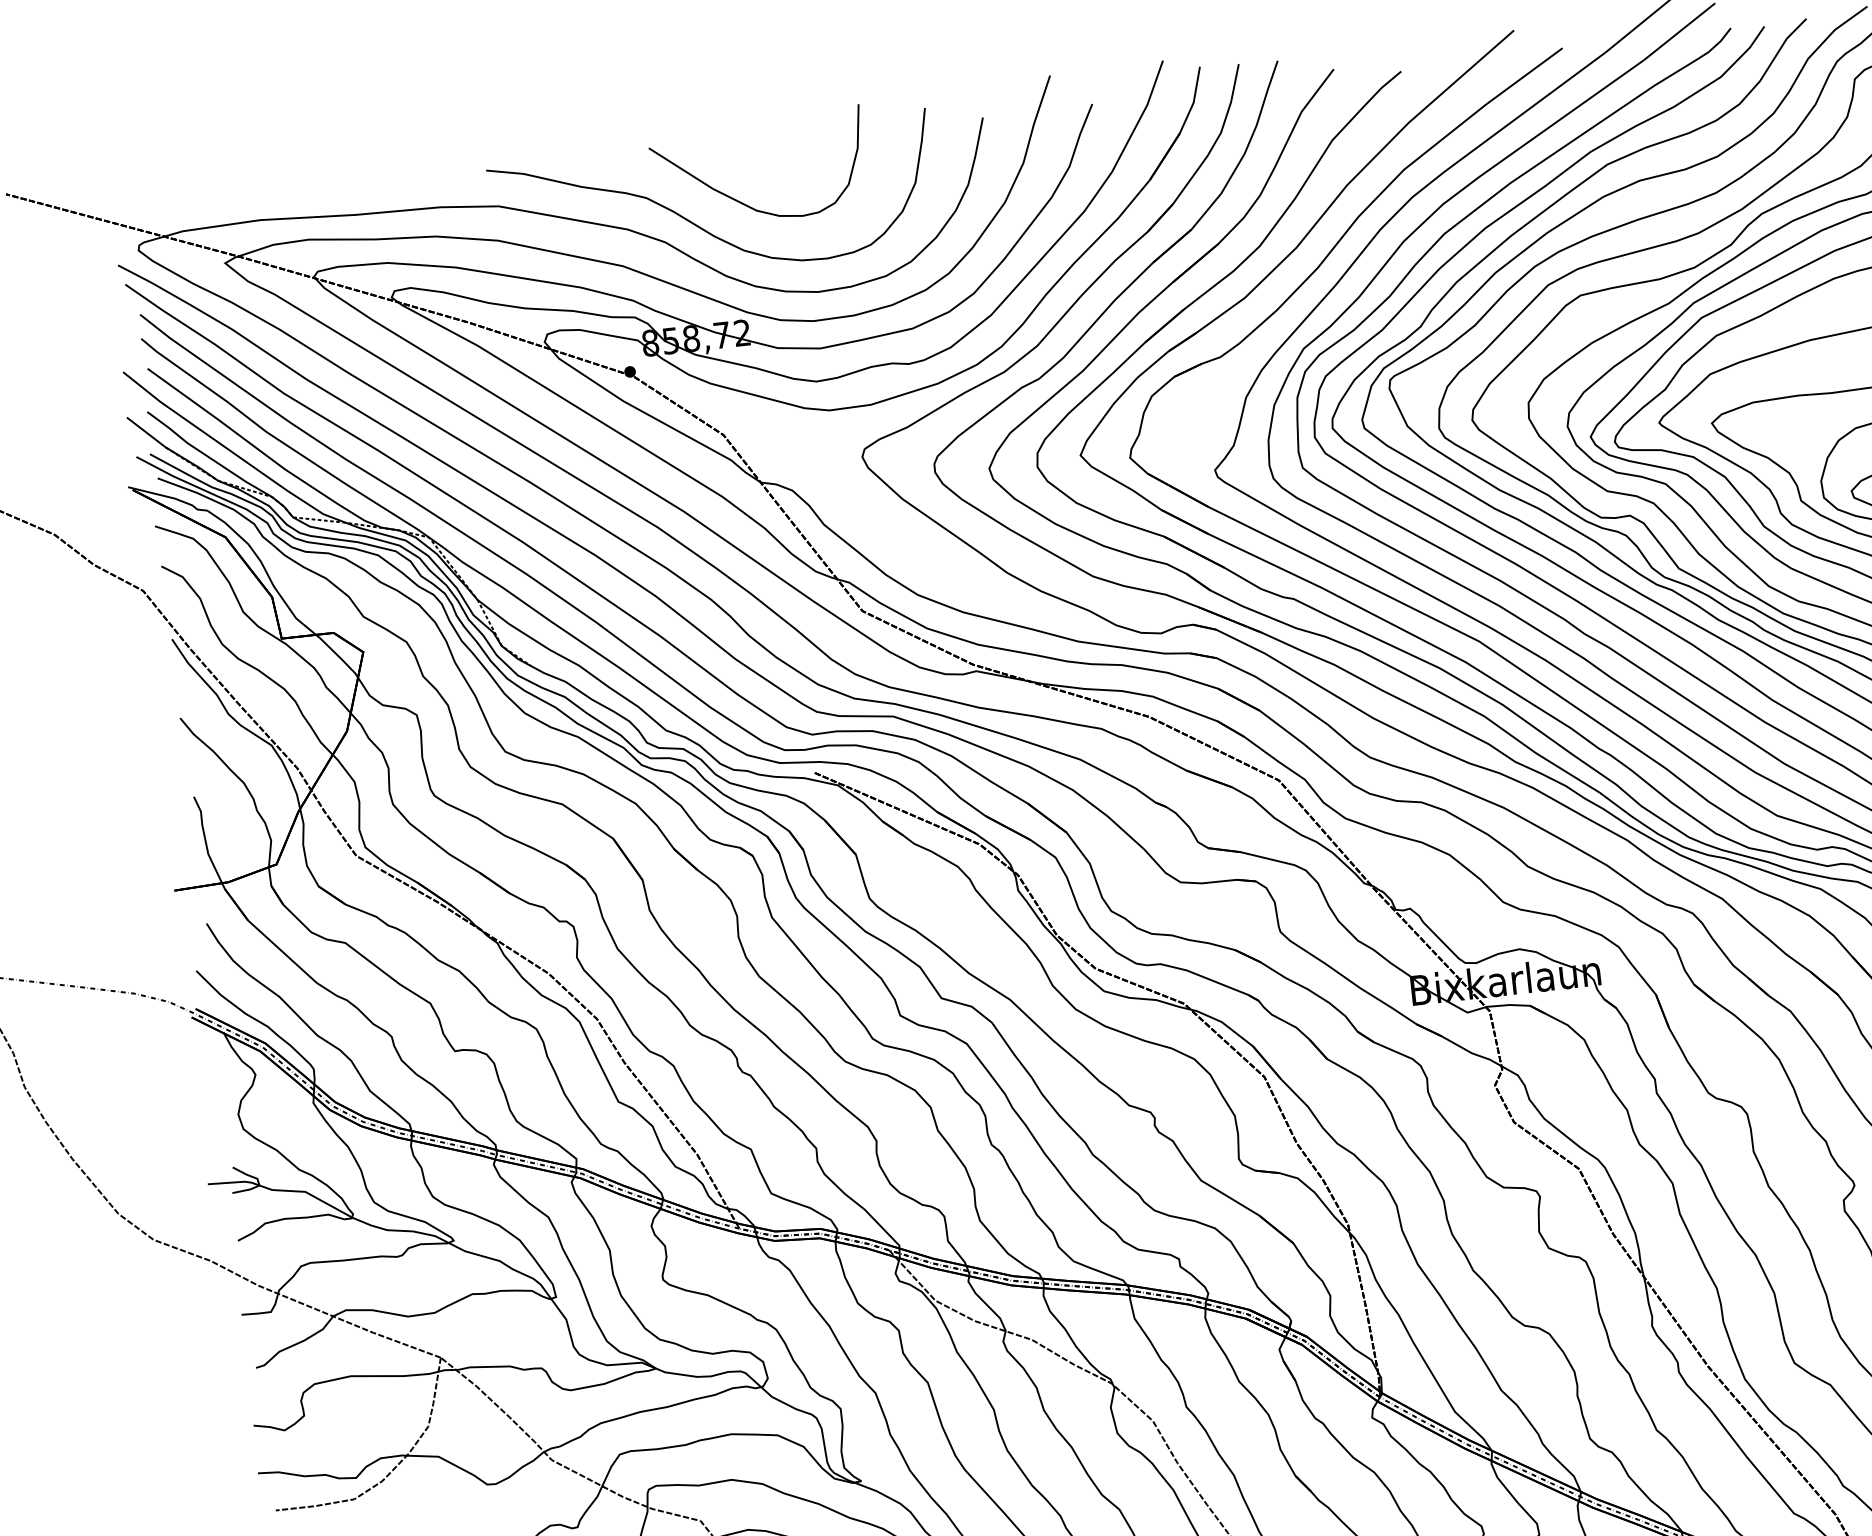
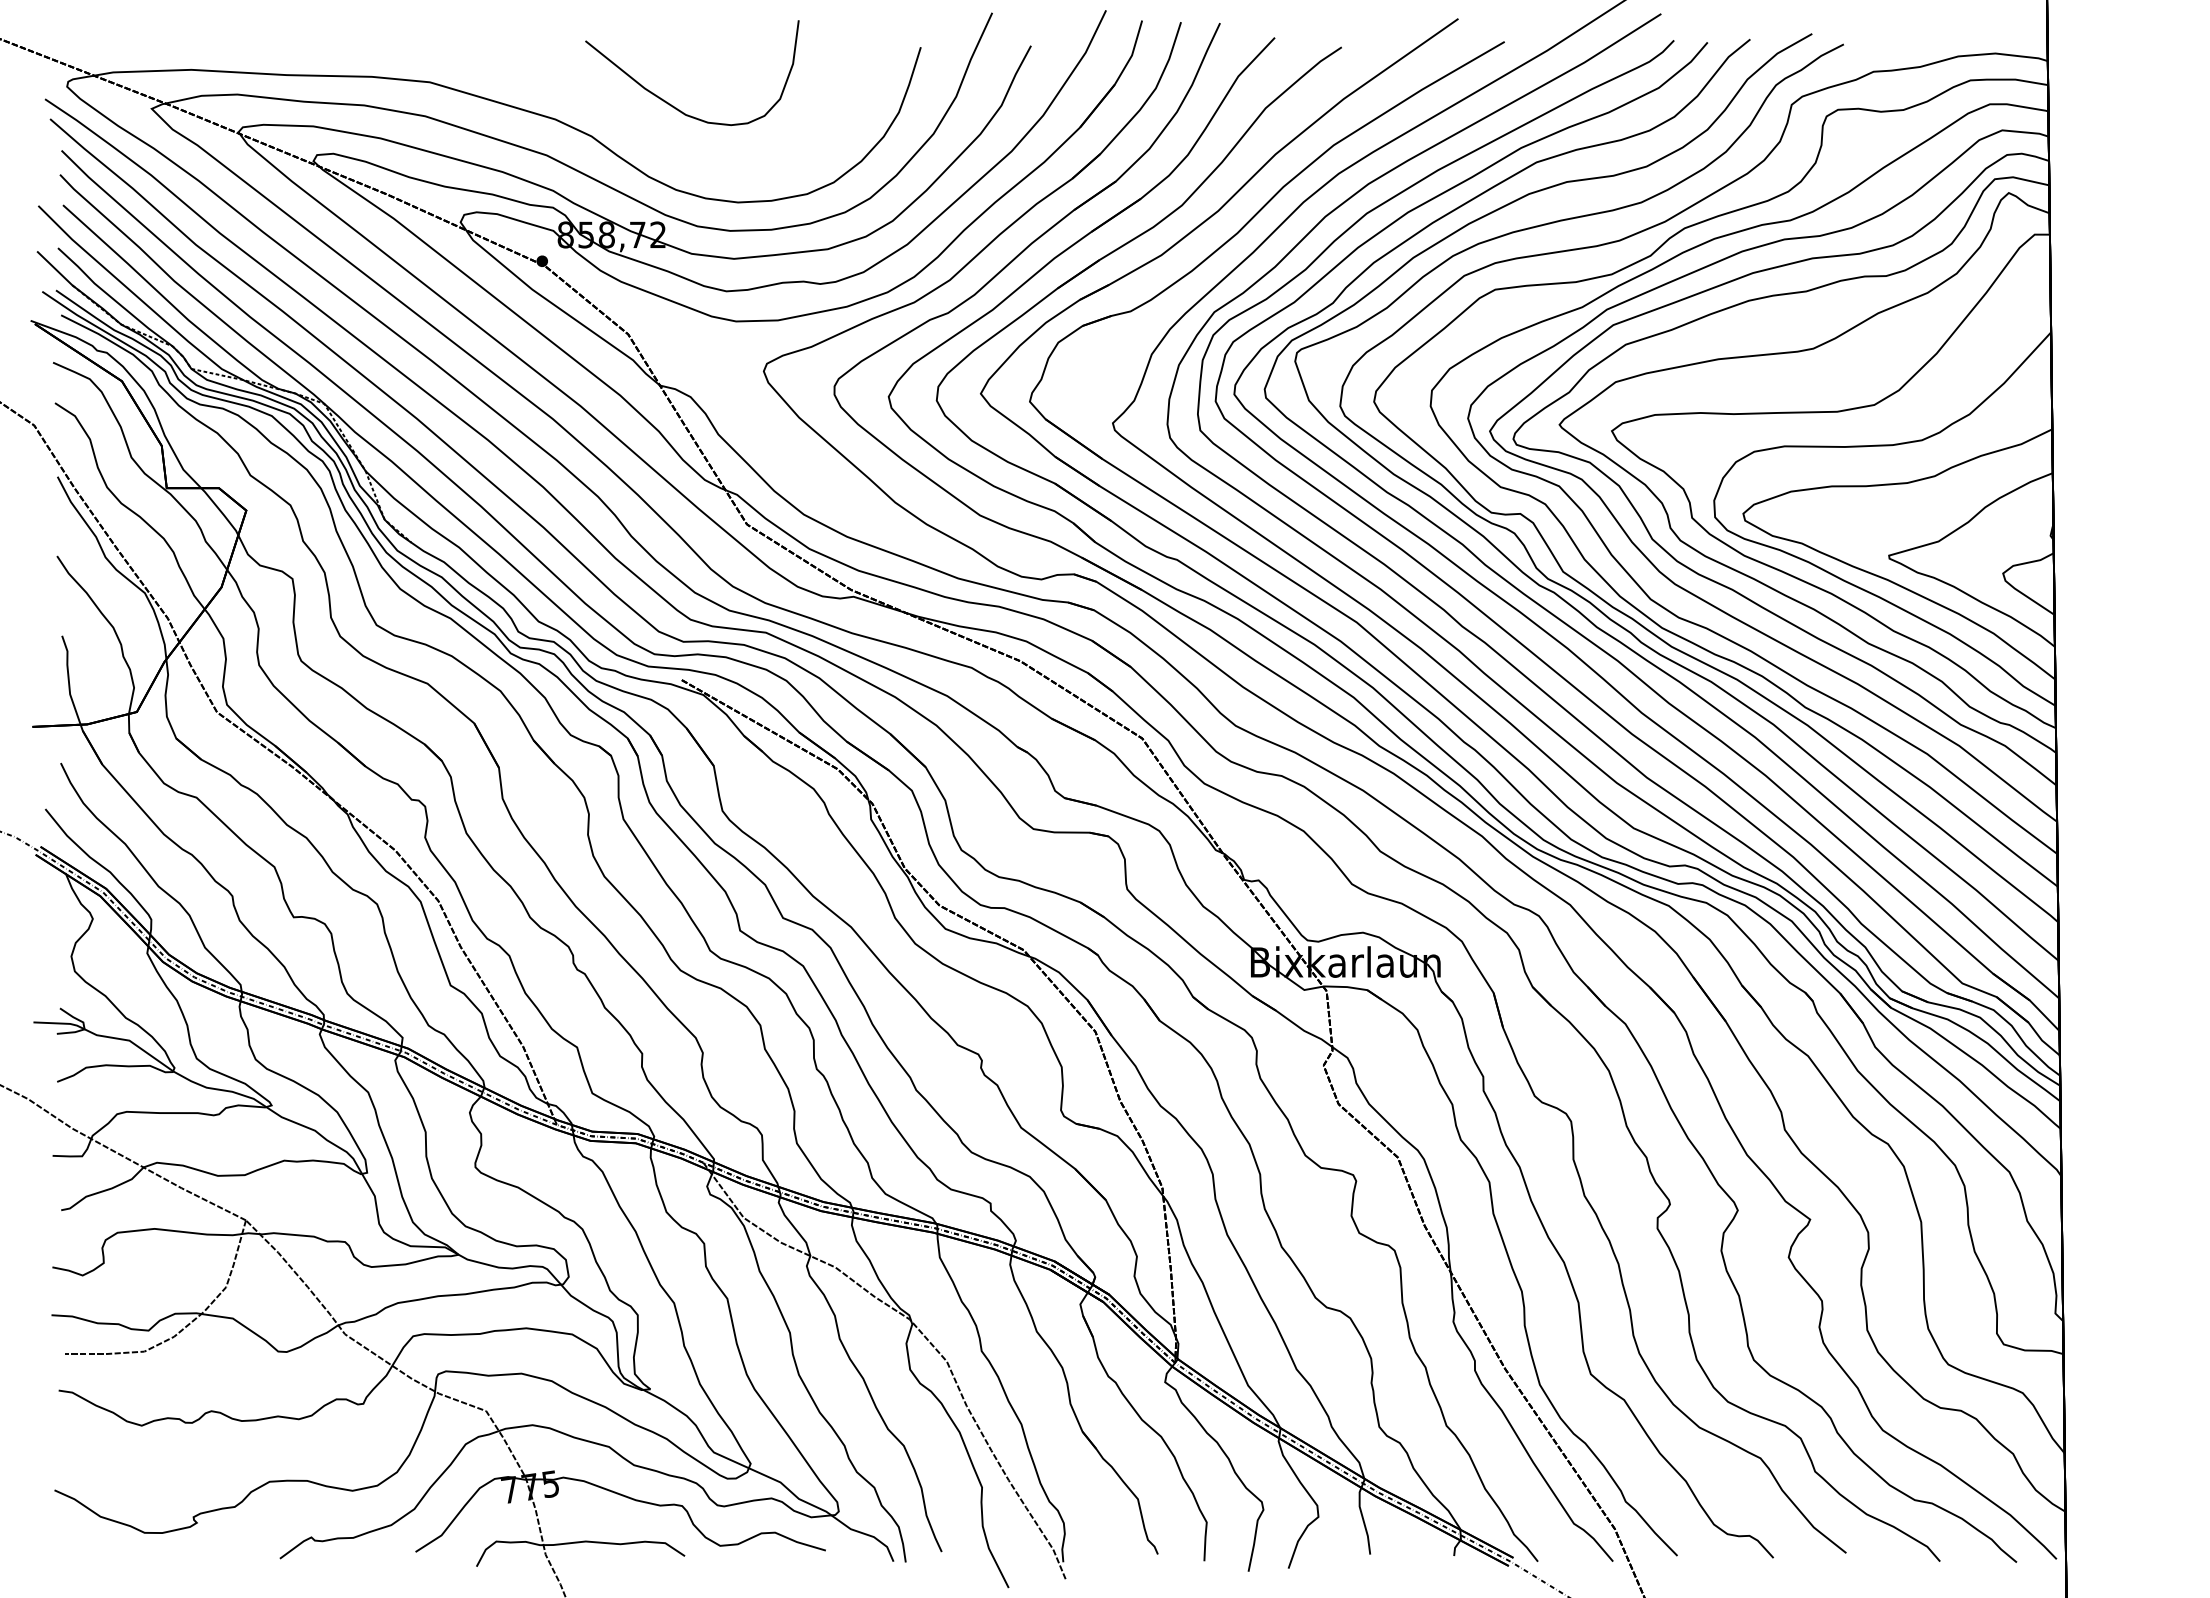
curve: (697, 224) -> (625, 122), removed

